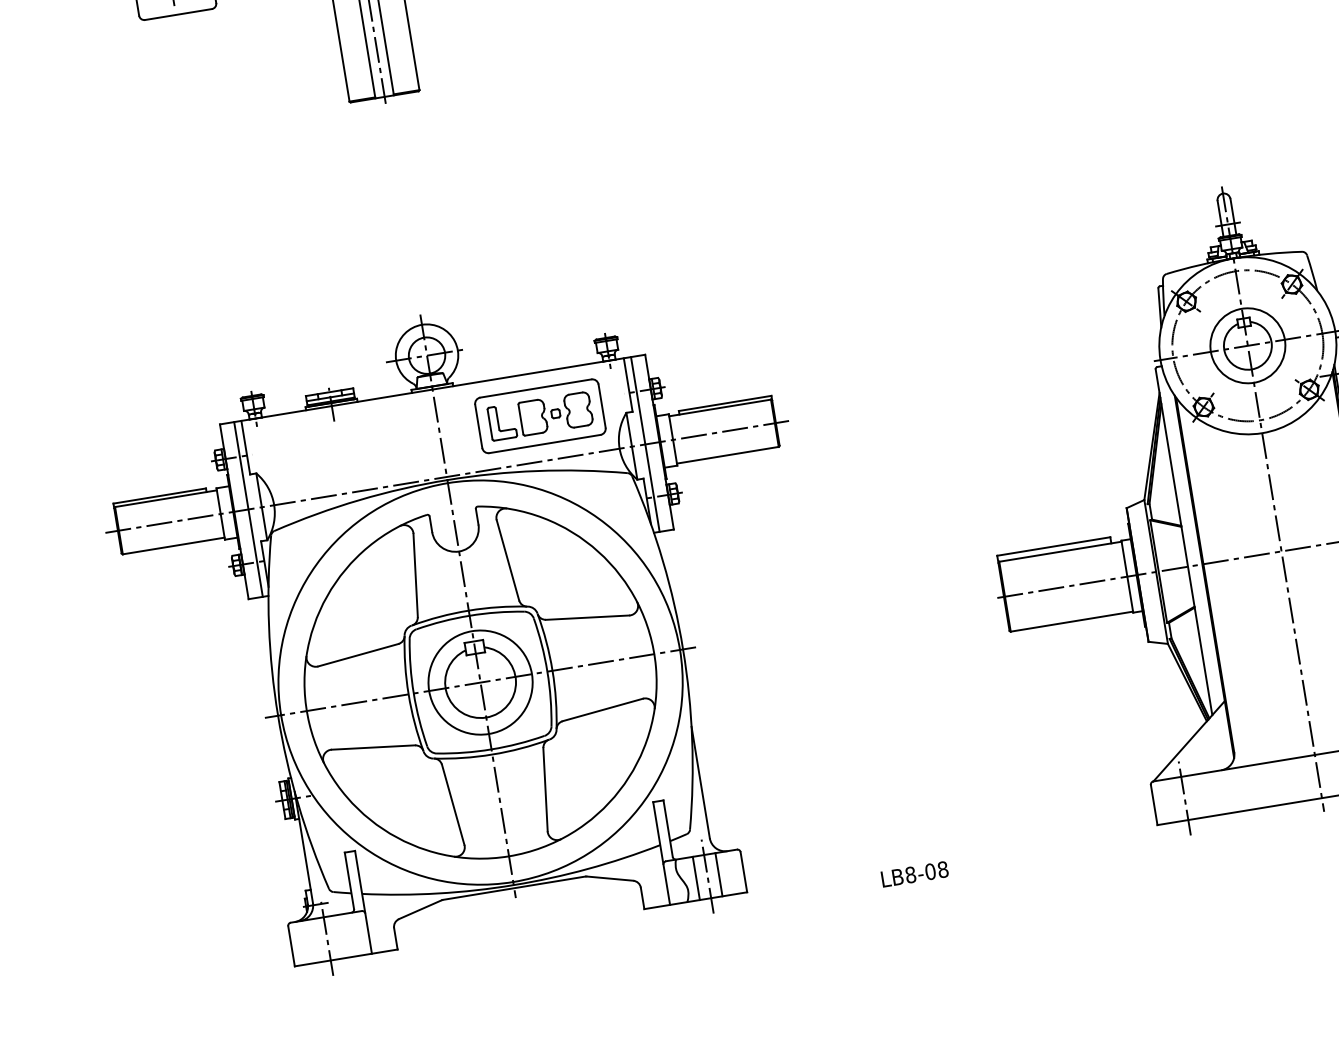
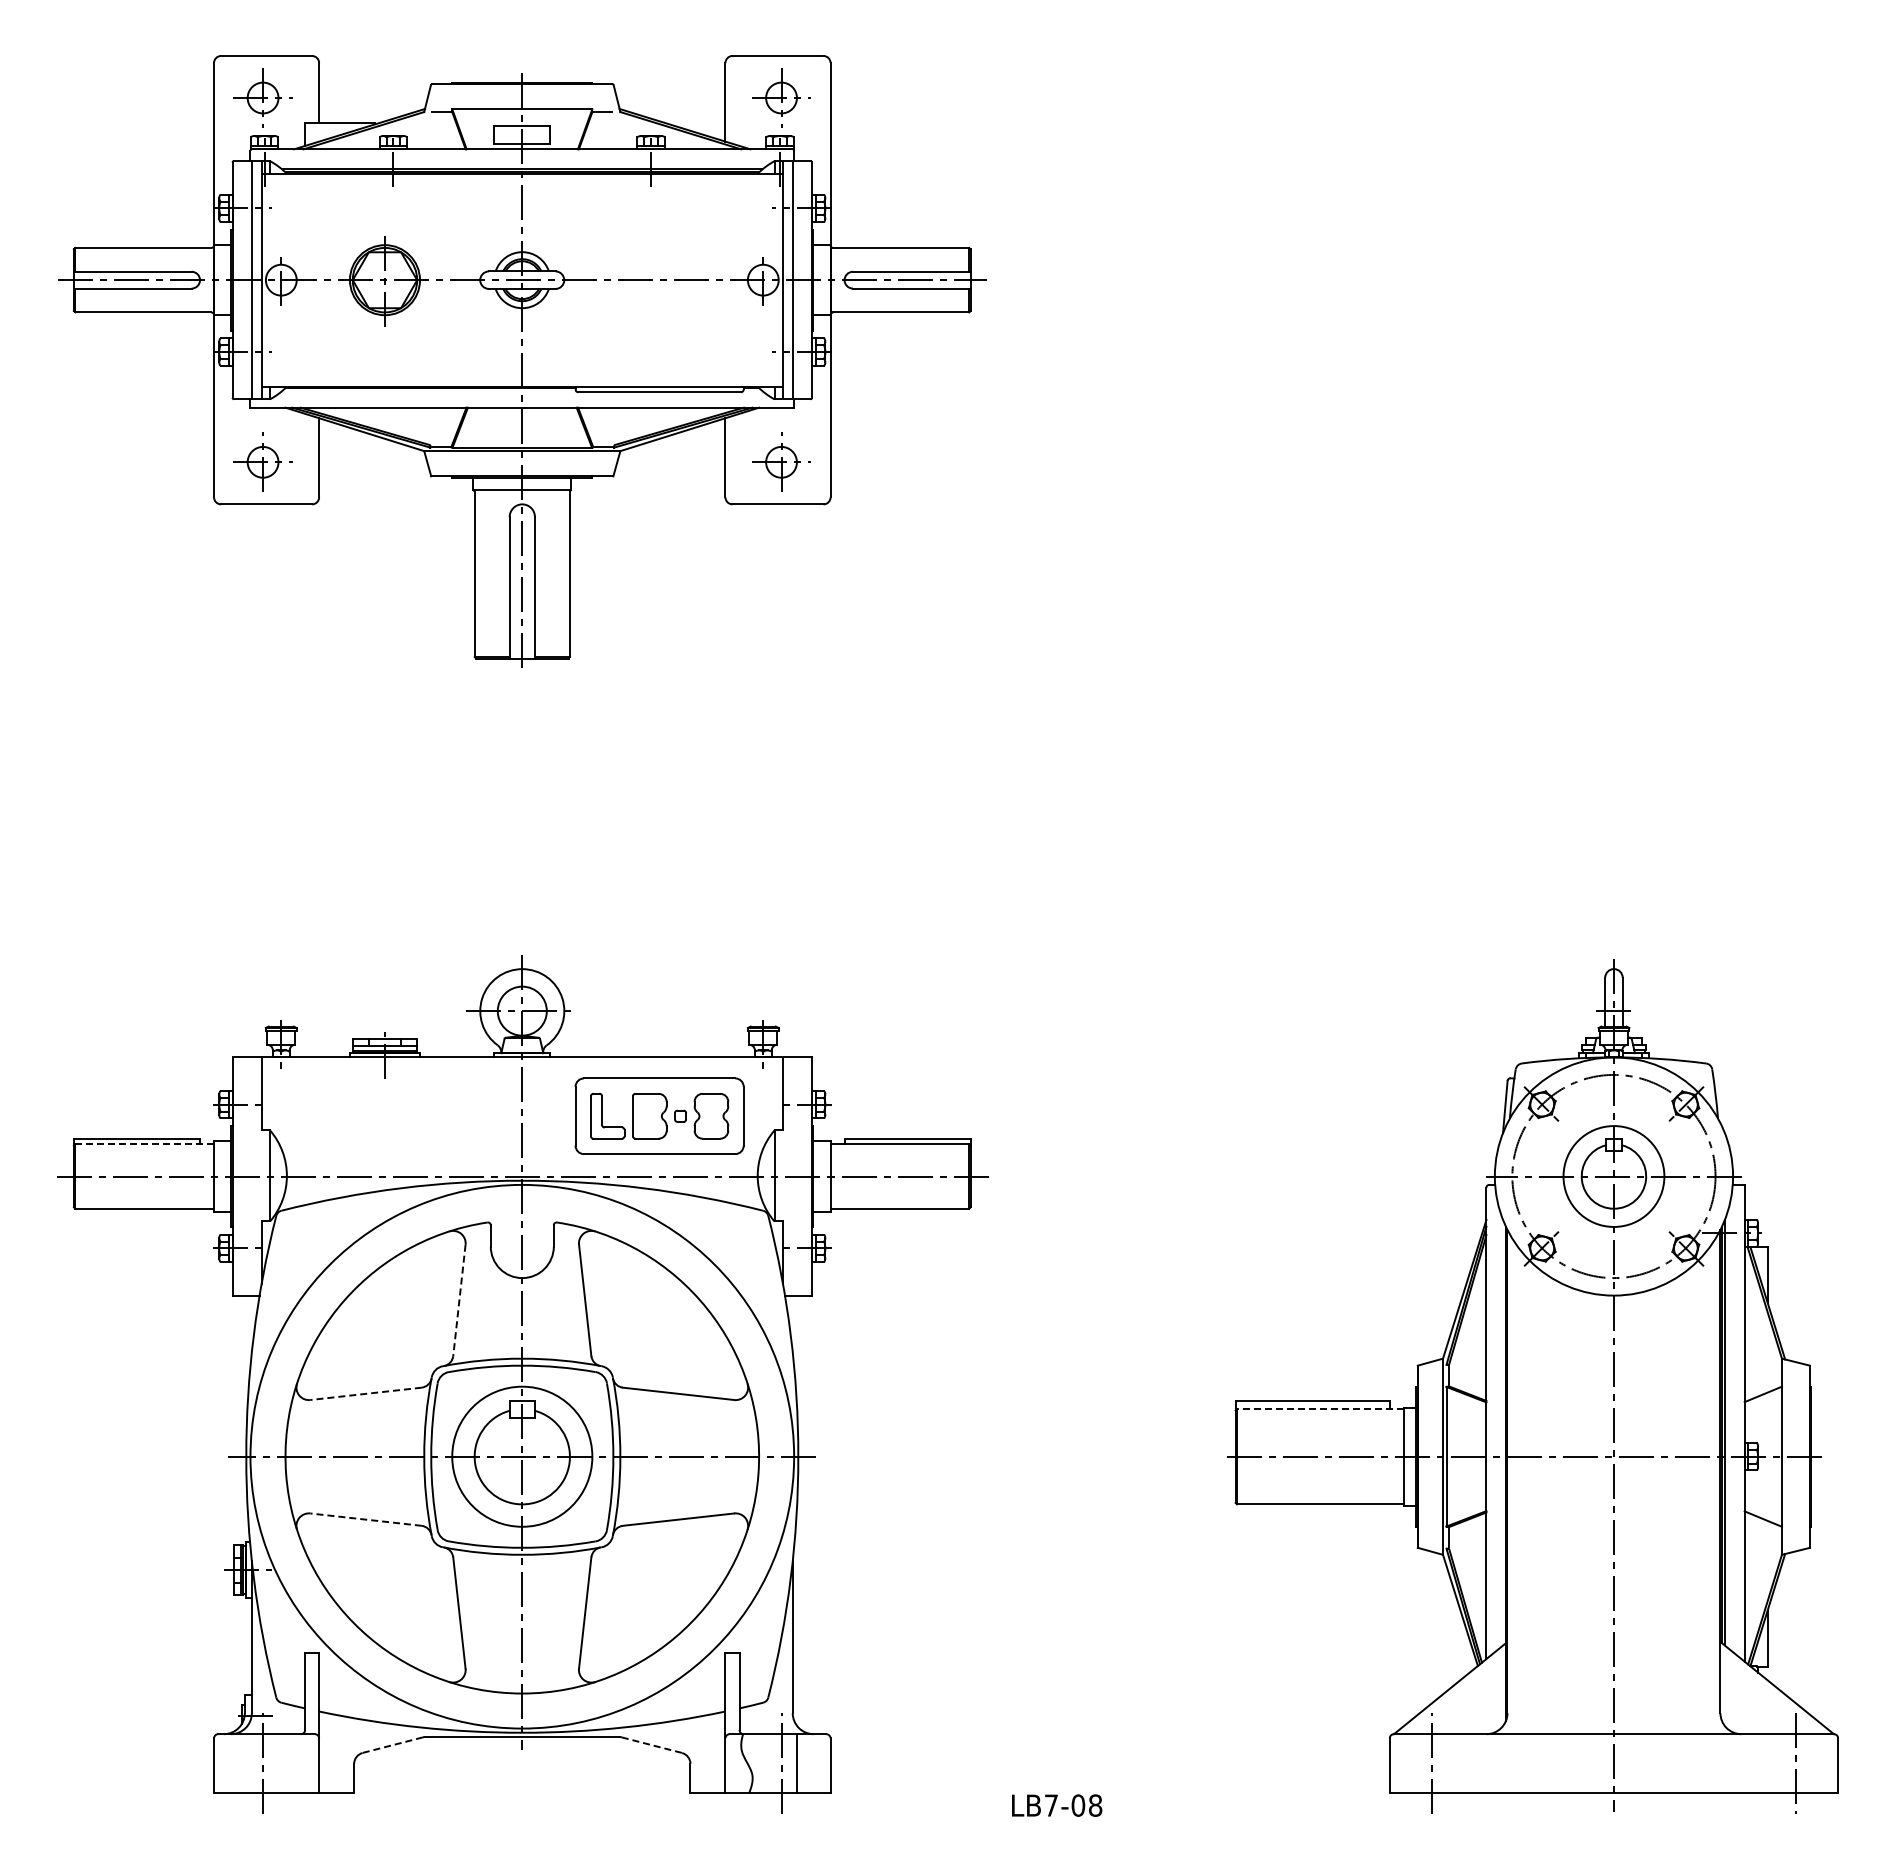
line: (645, 444) -> (792, 1176), removed
line: (165, 498) -> (144, 1144), solid -> dashed
line: (248, 509) -> (251, 1176), removed
line: (1059, 552) -> (1319, 1409), solid -> dashed
line: (415, 576) -> (459, 1301), solid -> dashed
line: (357, 655) -> (365, 1393), solid -> dashed
line: (373, 747) -> (365, 1519), solid -> dashed
text: (910, 874) -> (1051, 1805), LB8-08 -> LB7-08
line: (610, 878) -> (652, 1745), solid -> dashed
line: (696, 878) -> (766, 1763), removed
line: (420, 910) -> (392, 1745), solid -> dashed

